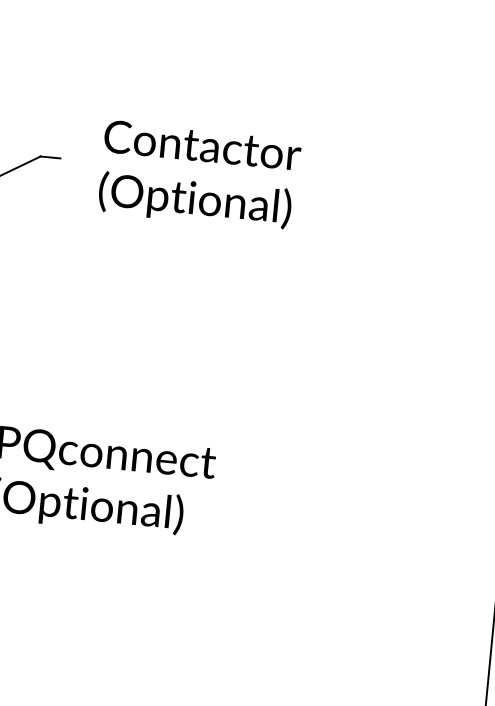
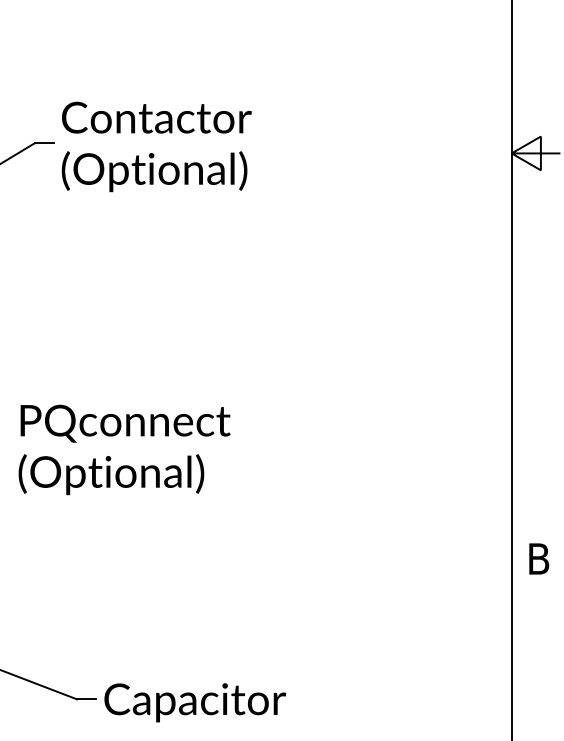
text: (199, 175) -> (156, 146), moved

